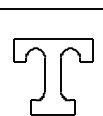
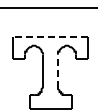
line: (53, 38) -> (50, 36), solid -> dashed
line: (60, 74) -> (57, 70), solid -> dashed

